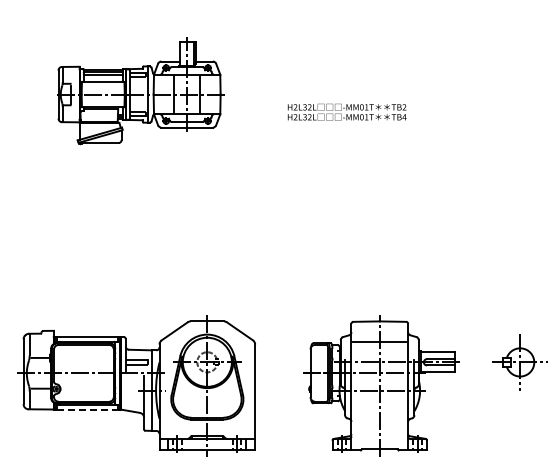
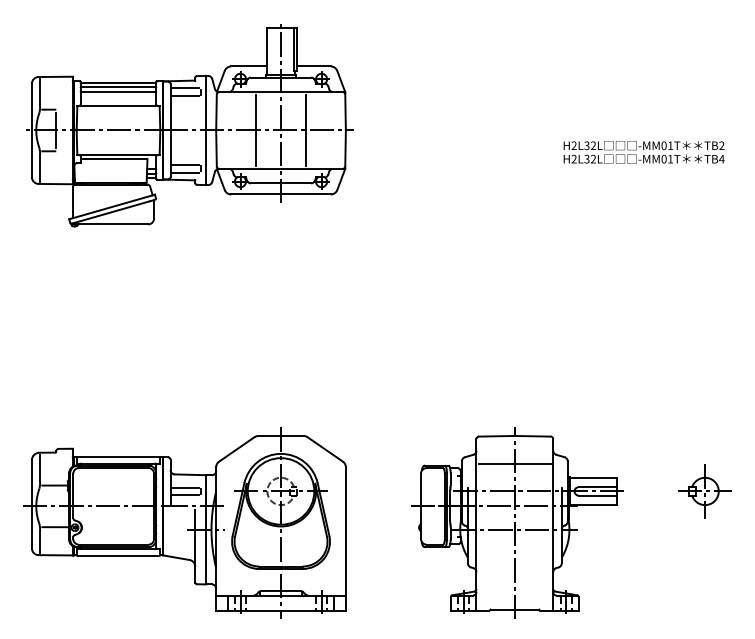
part: (139, 90) -> (189, 122), size x1.43
text: (346, 111) -> (643, 151), moved
part: (519, 361) -> (704, 490), size x0.71
line: (87, 409) -> (118, 555), dashed -> solid

